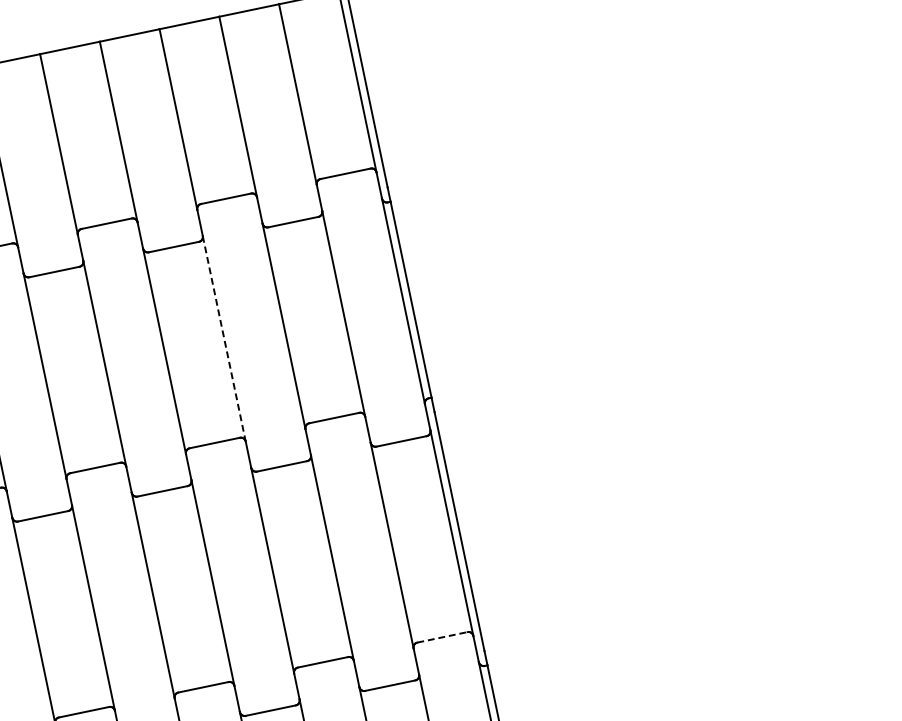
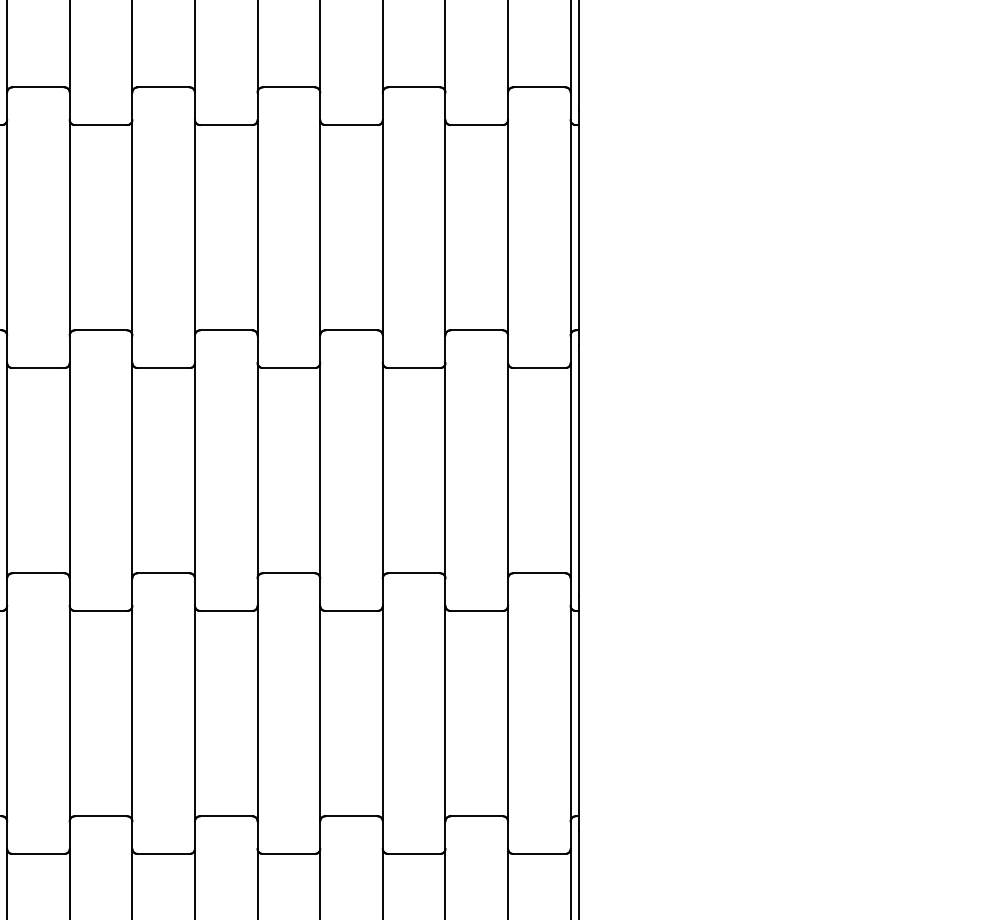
line: (223, 338) -> (382, 227), dashed -> solid
line: (442, 637) -> (539, 573), dashed -> solid

